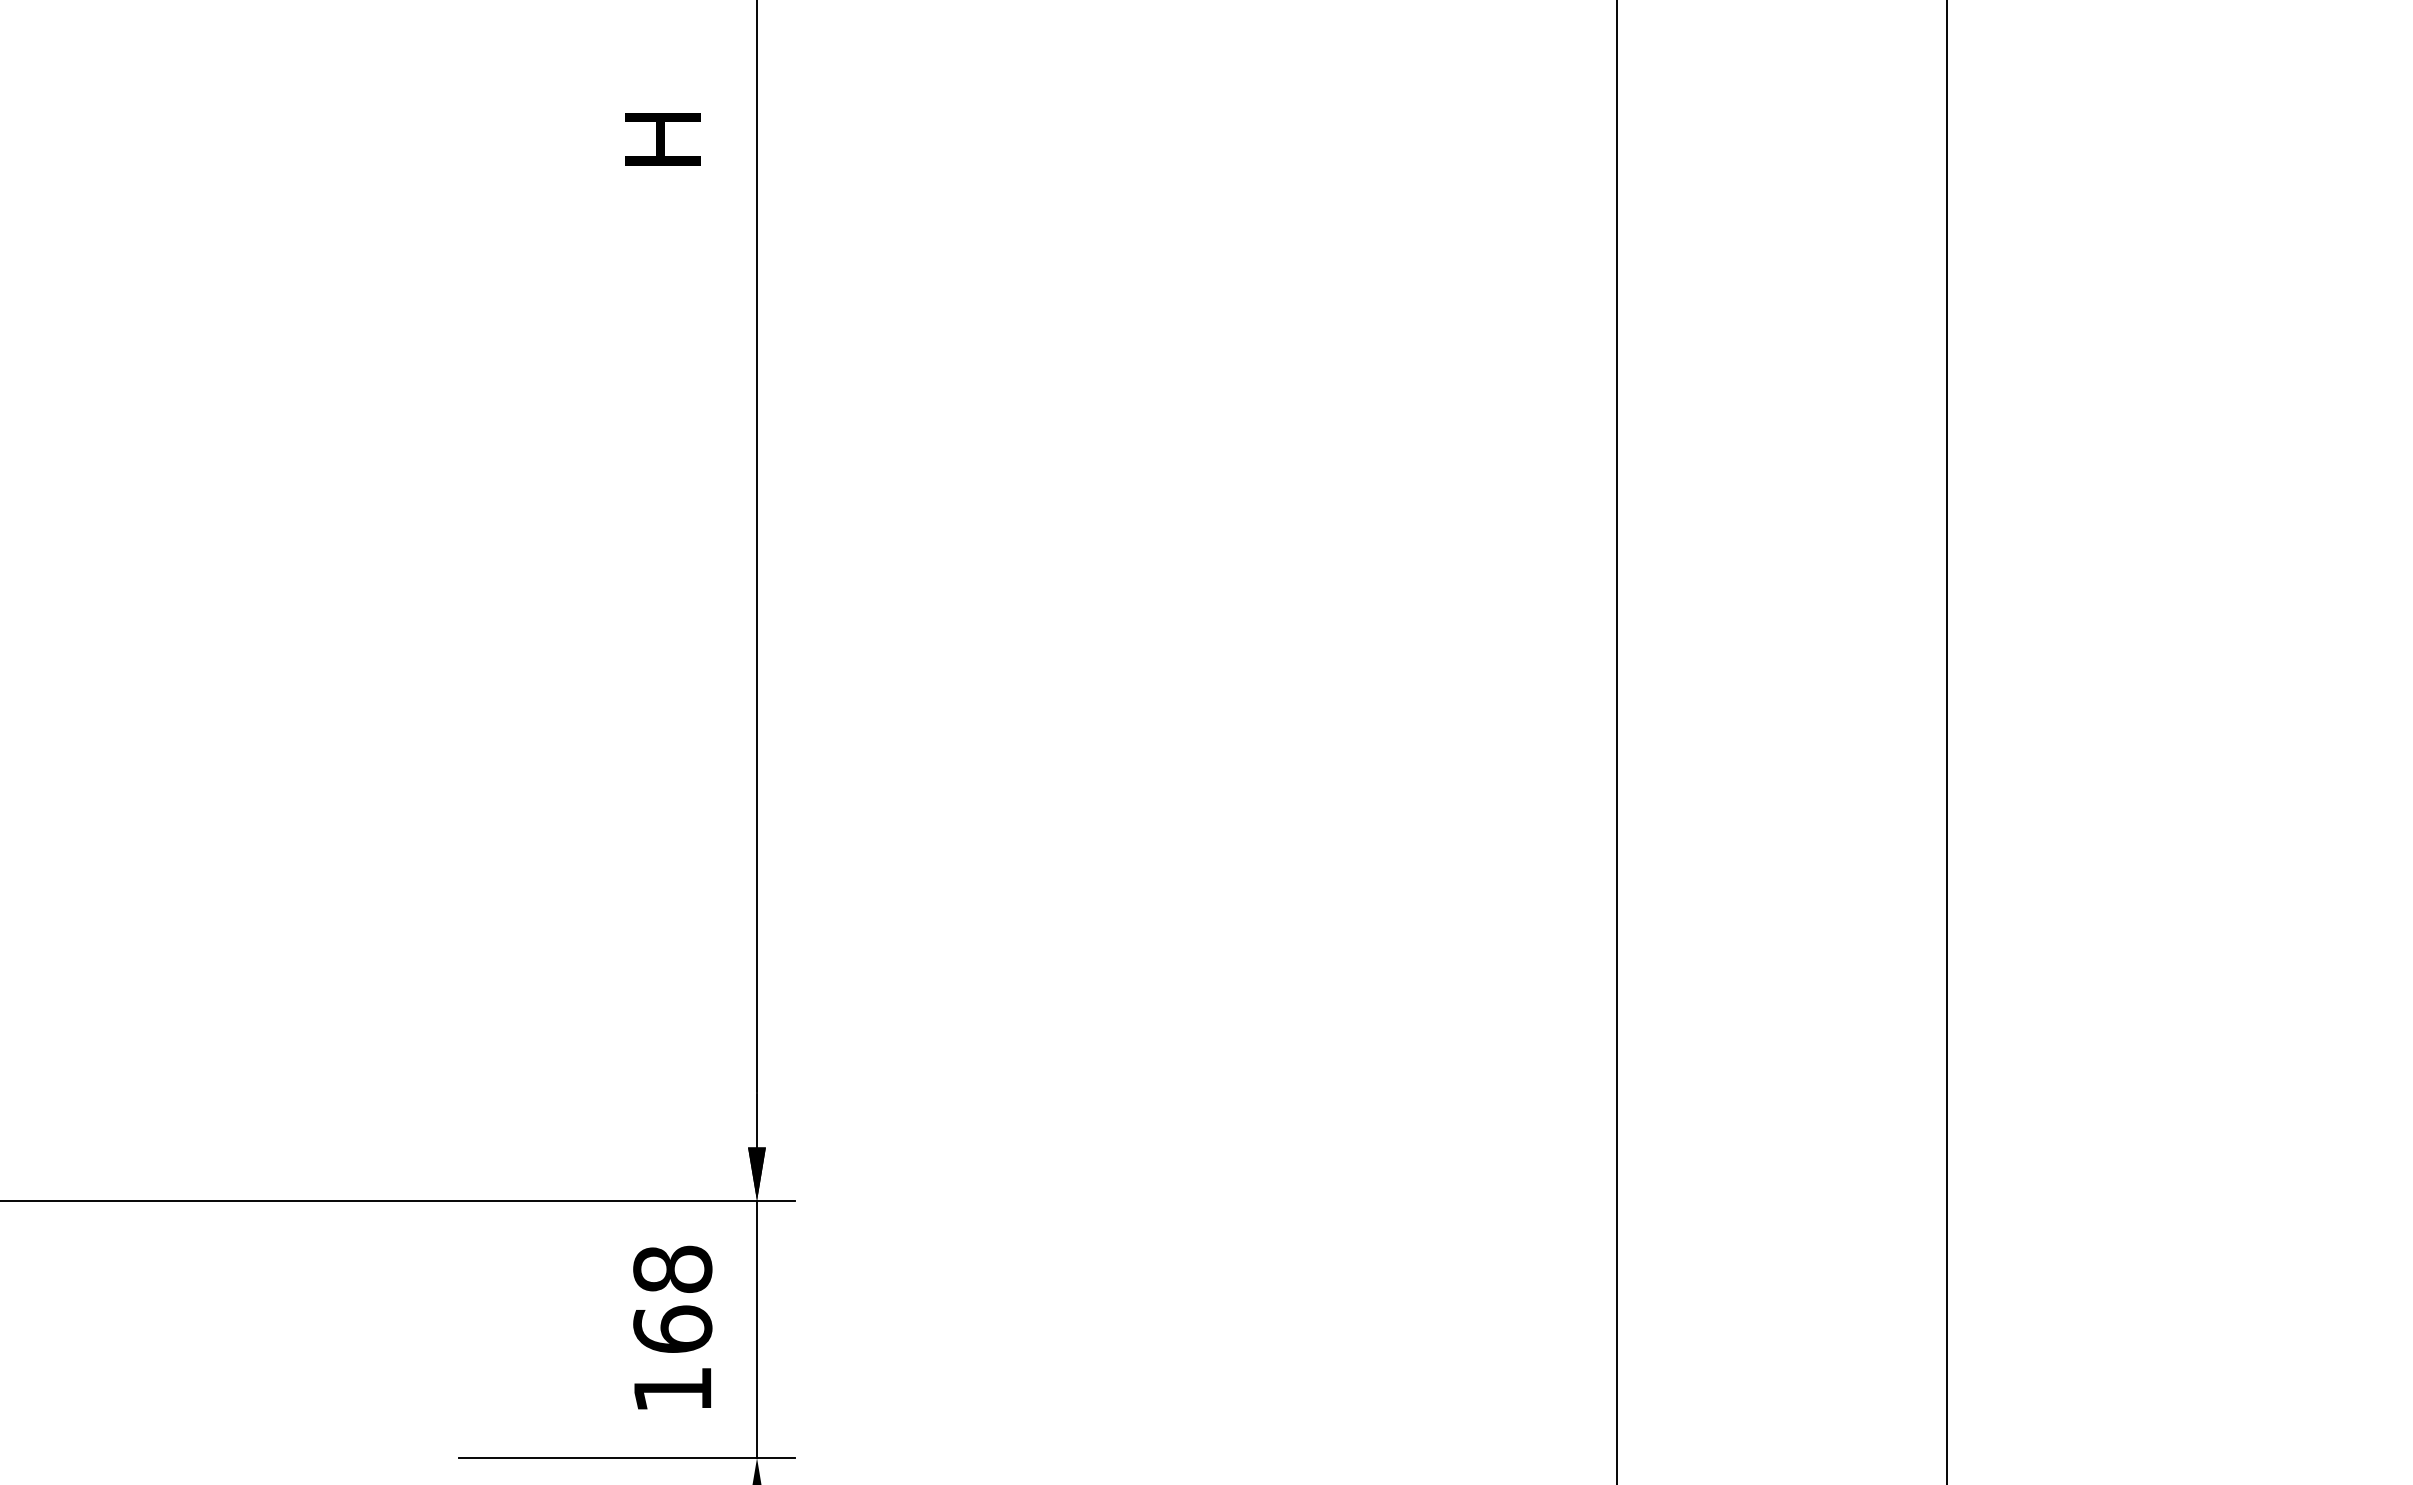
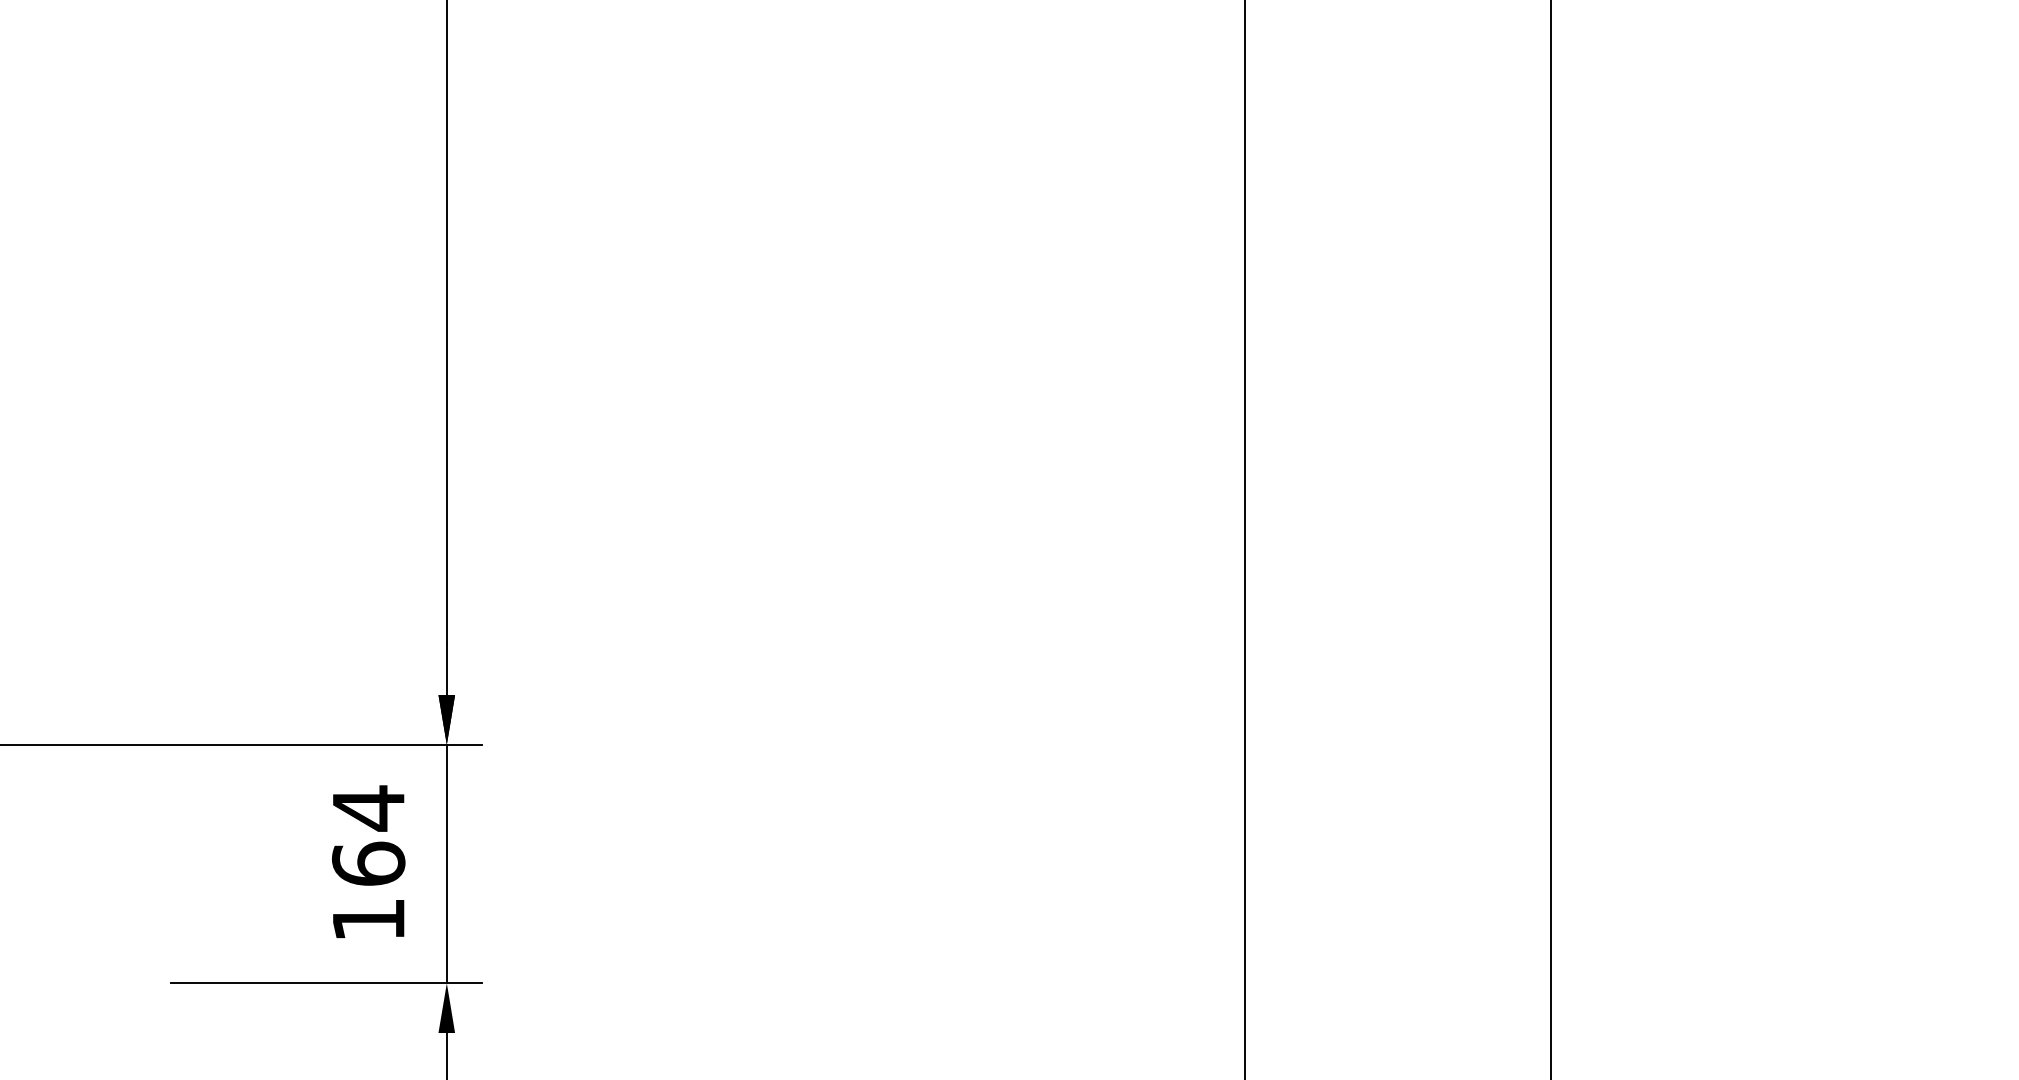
text: (672, 1269) -> (368, 808), 168 -> 164

